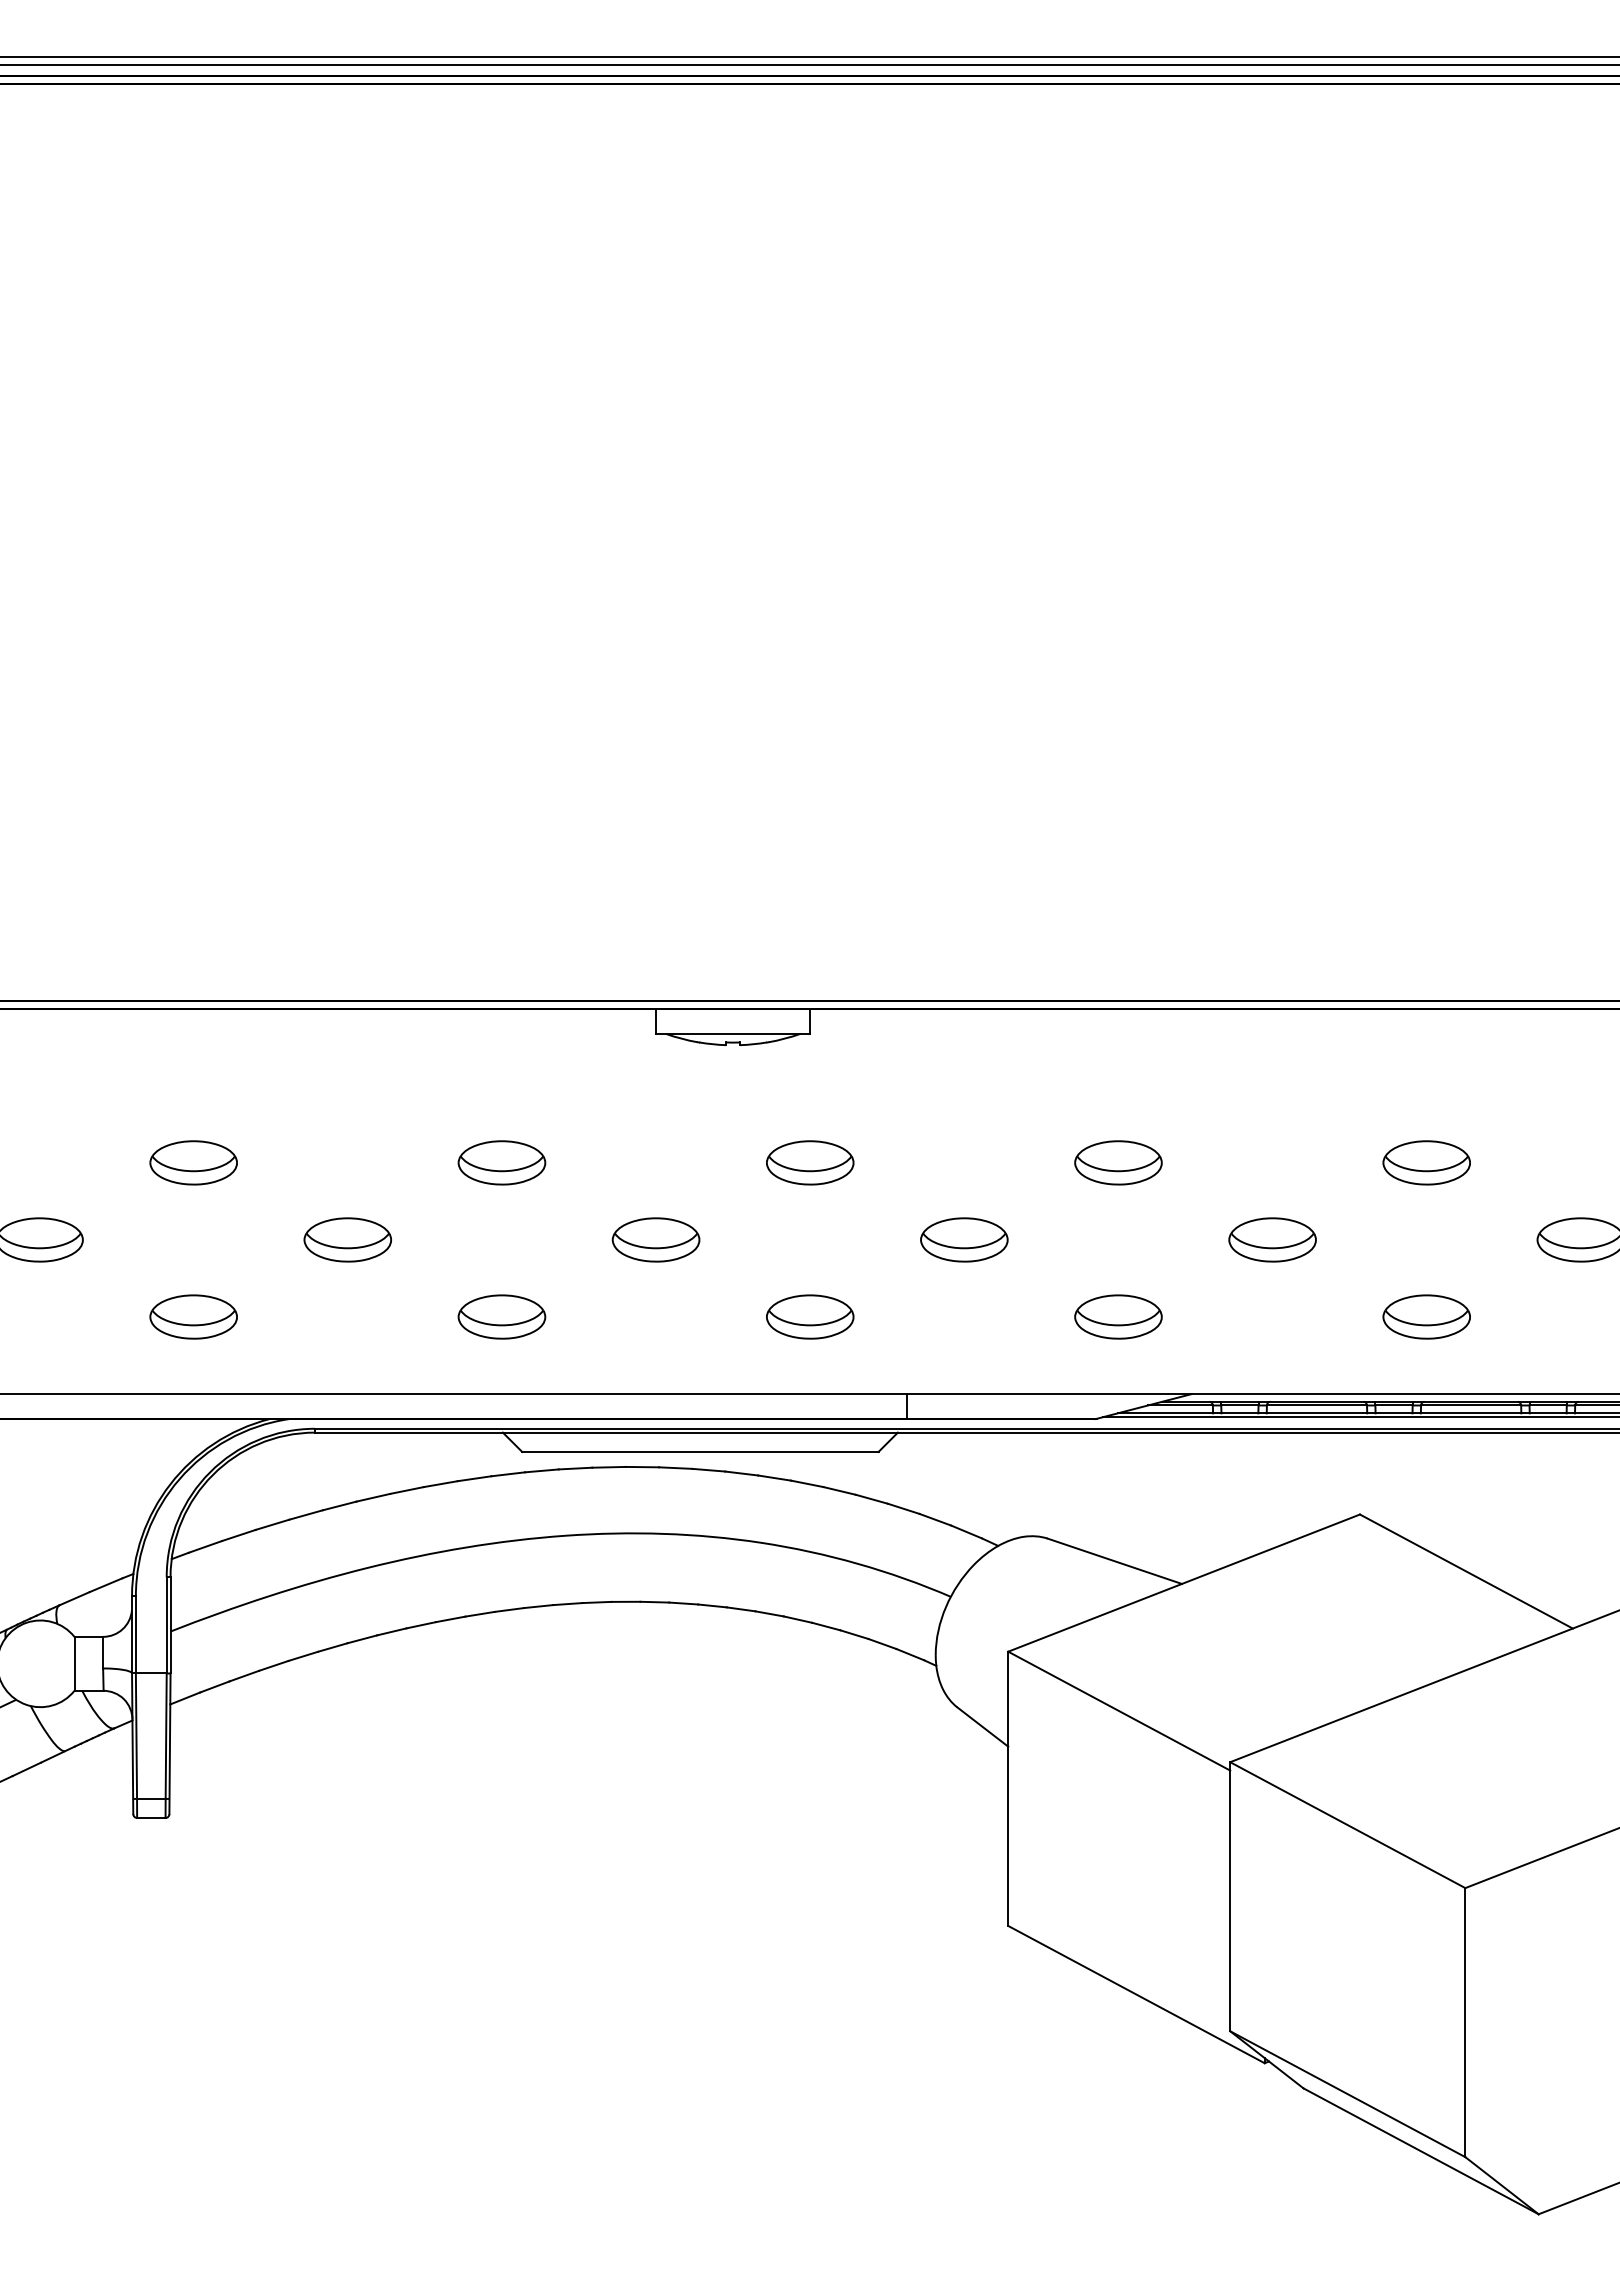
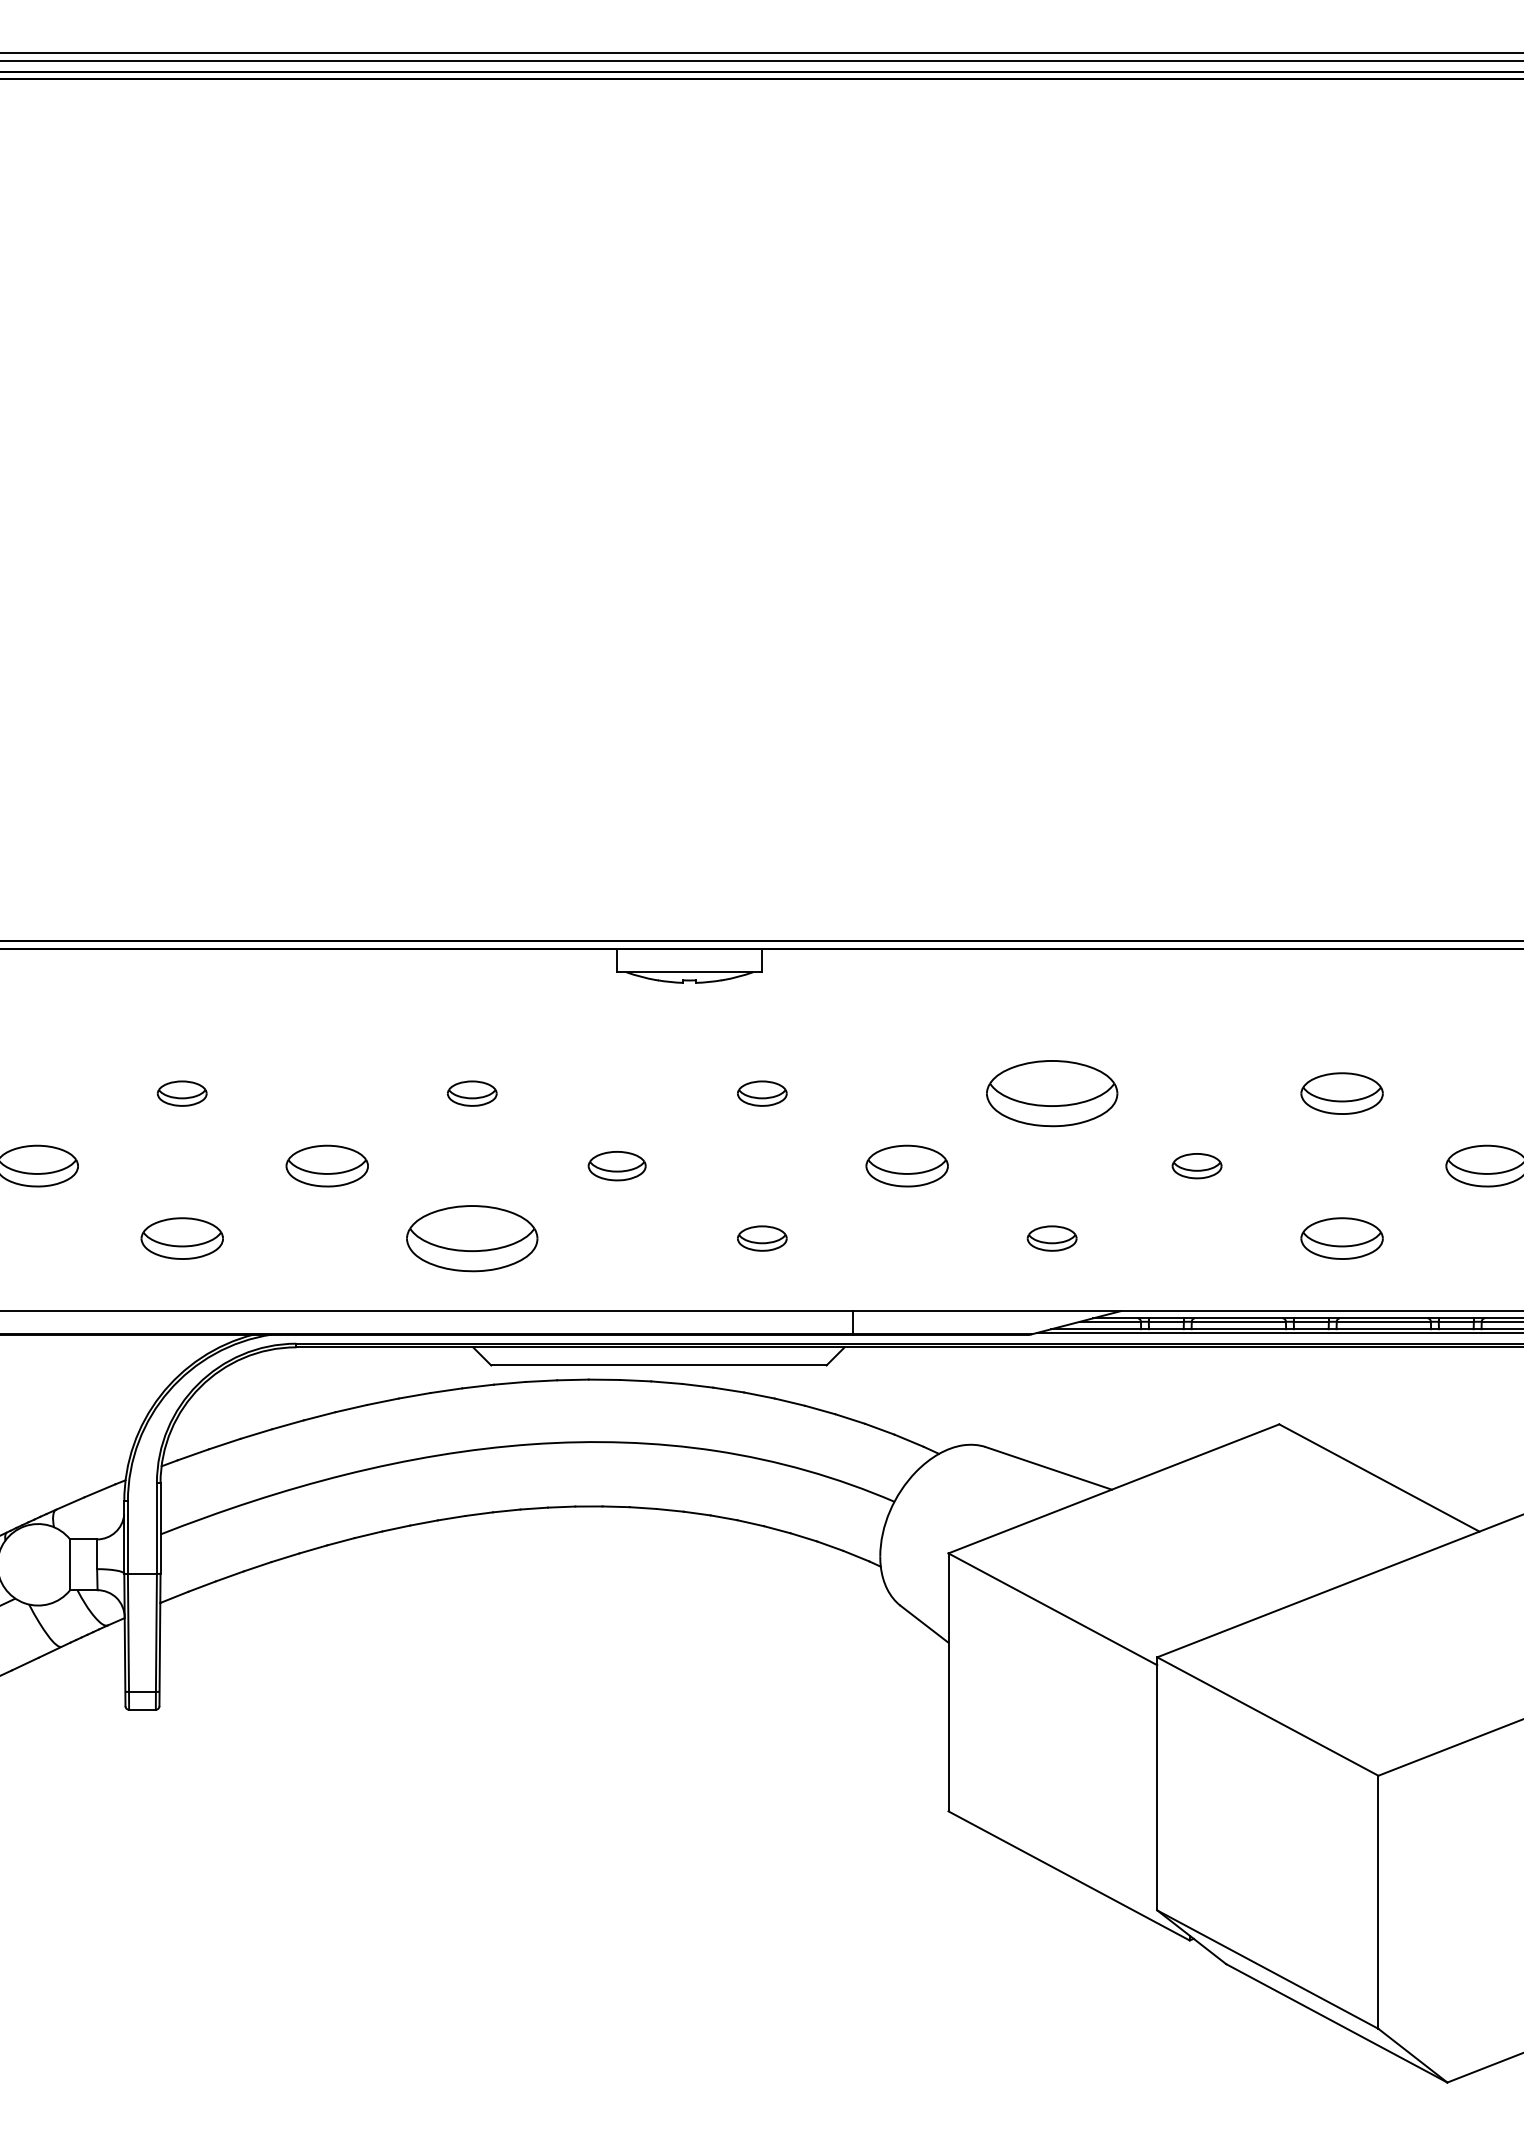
part: (193, 1162) -> (182, 1093), size x0.6
part: (501, 1162) -> (471, 1093), size x0.6
part: (810, 1162) -> (762, 1093), size x0.6
part: (1118, 1162) -> (1052, 1093), size x1.6
part: (655, 1239) -> (616, 1165), size x0.7
part: (1272, 1239) -> (1197, 1165), size x0.6
part: (501, 1316) -> (471, 1238), size x1.6
part: (810, 1316) -> (762, 1238), size x0.6
part: (1118, 1316) -> (1052, 1238), size x0.6

